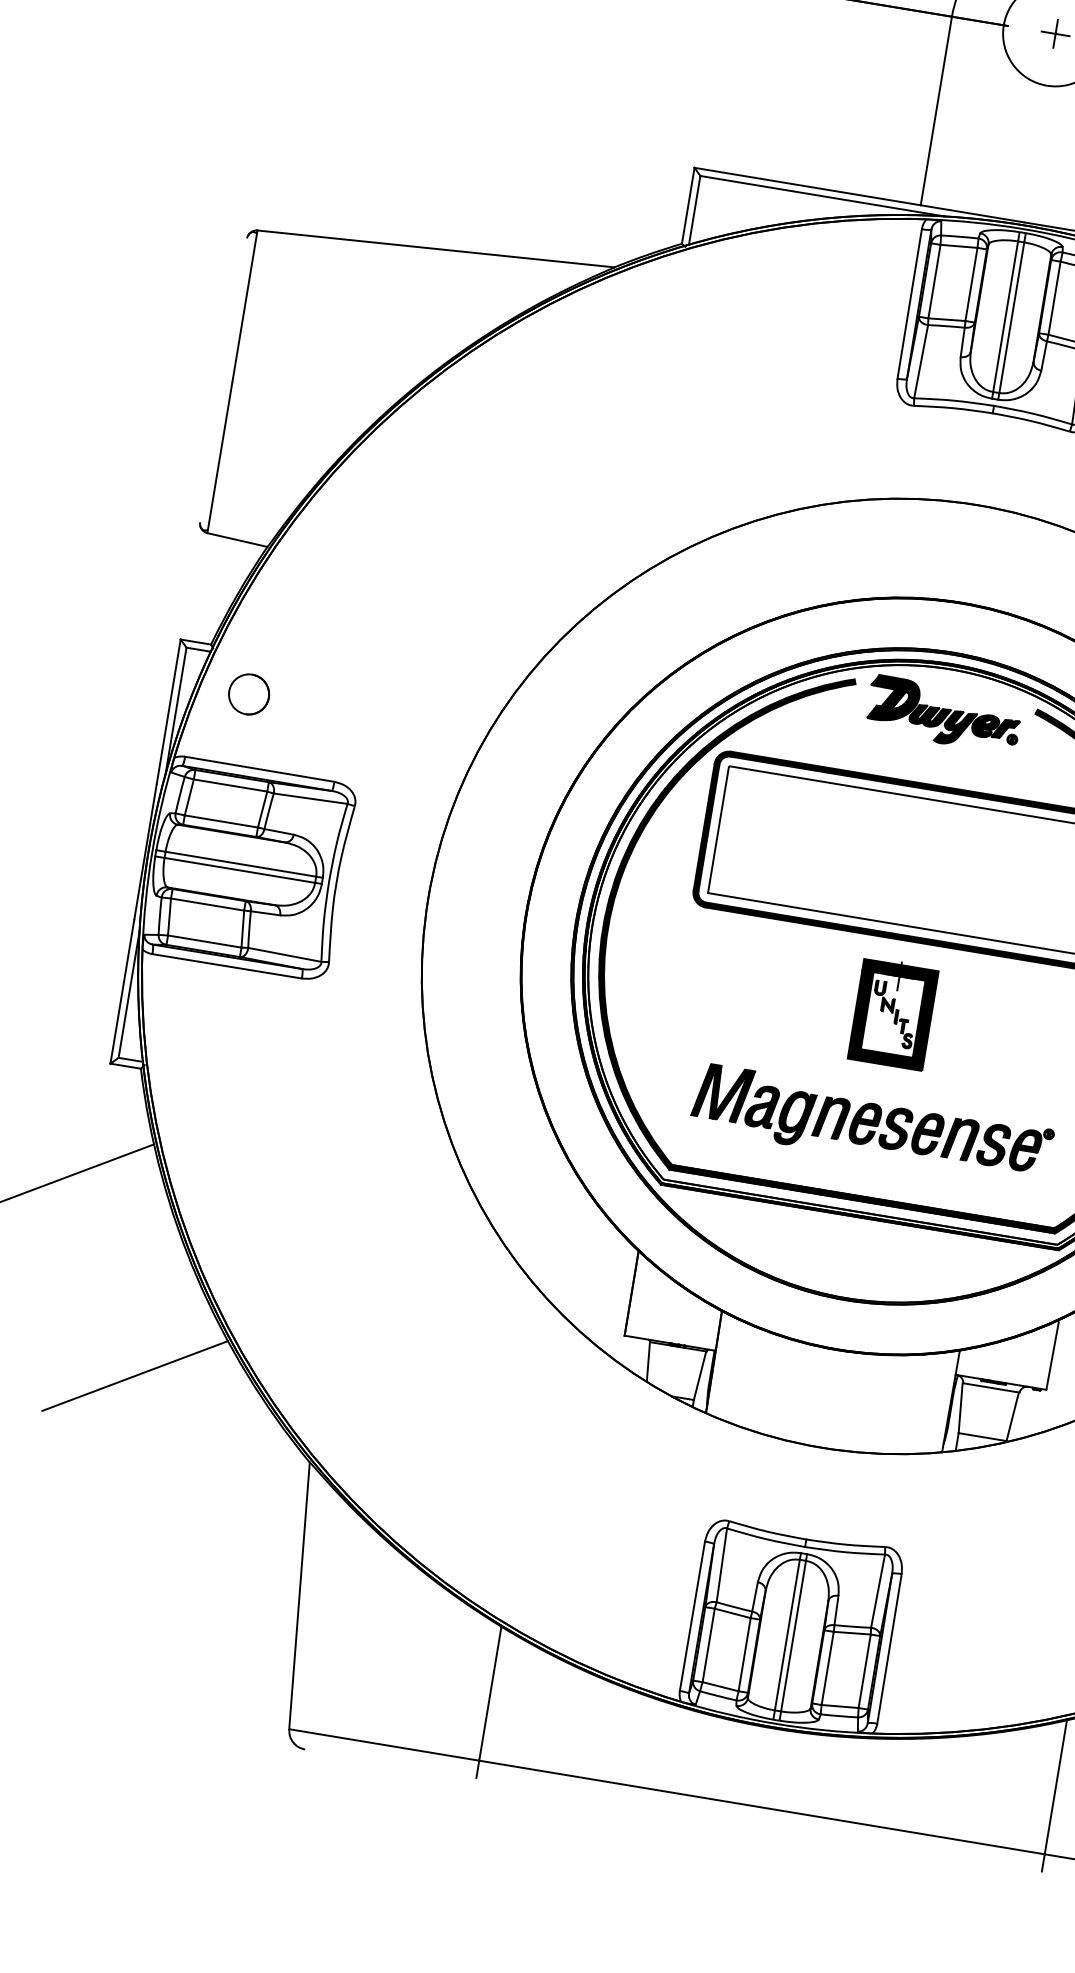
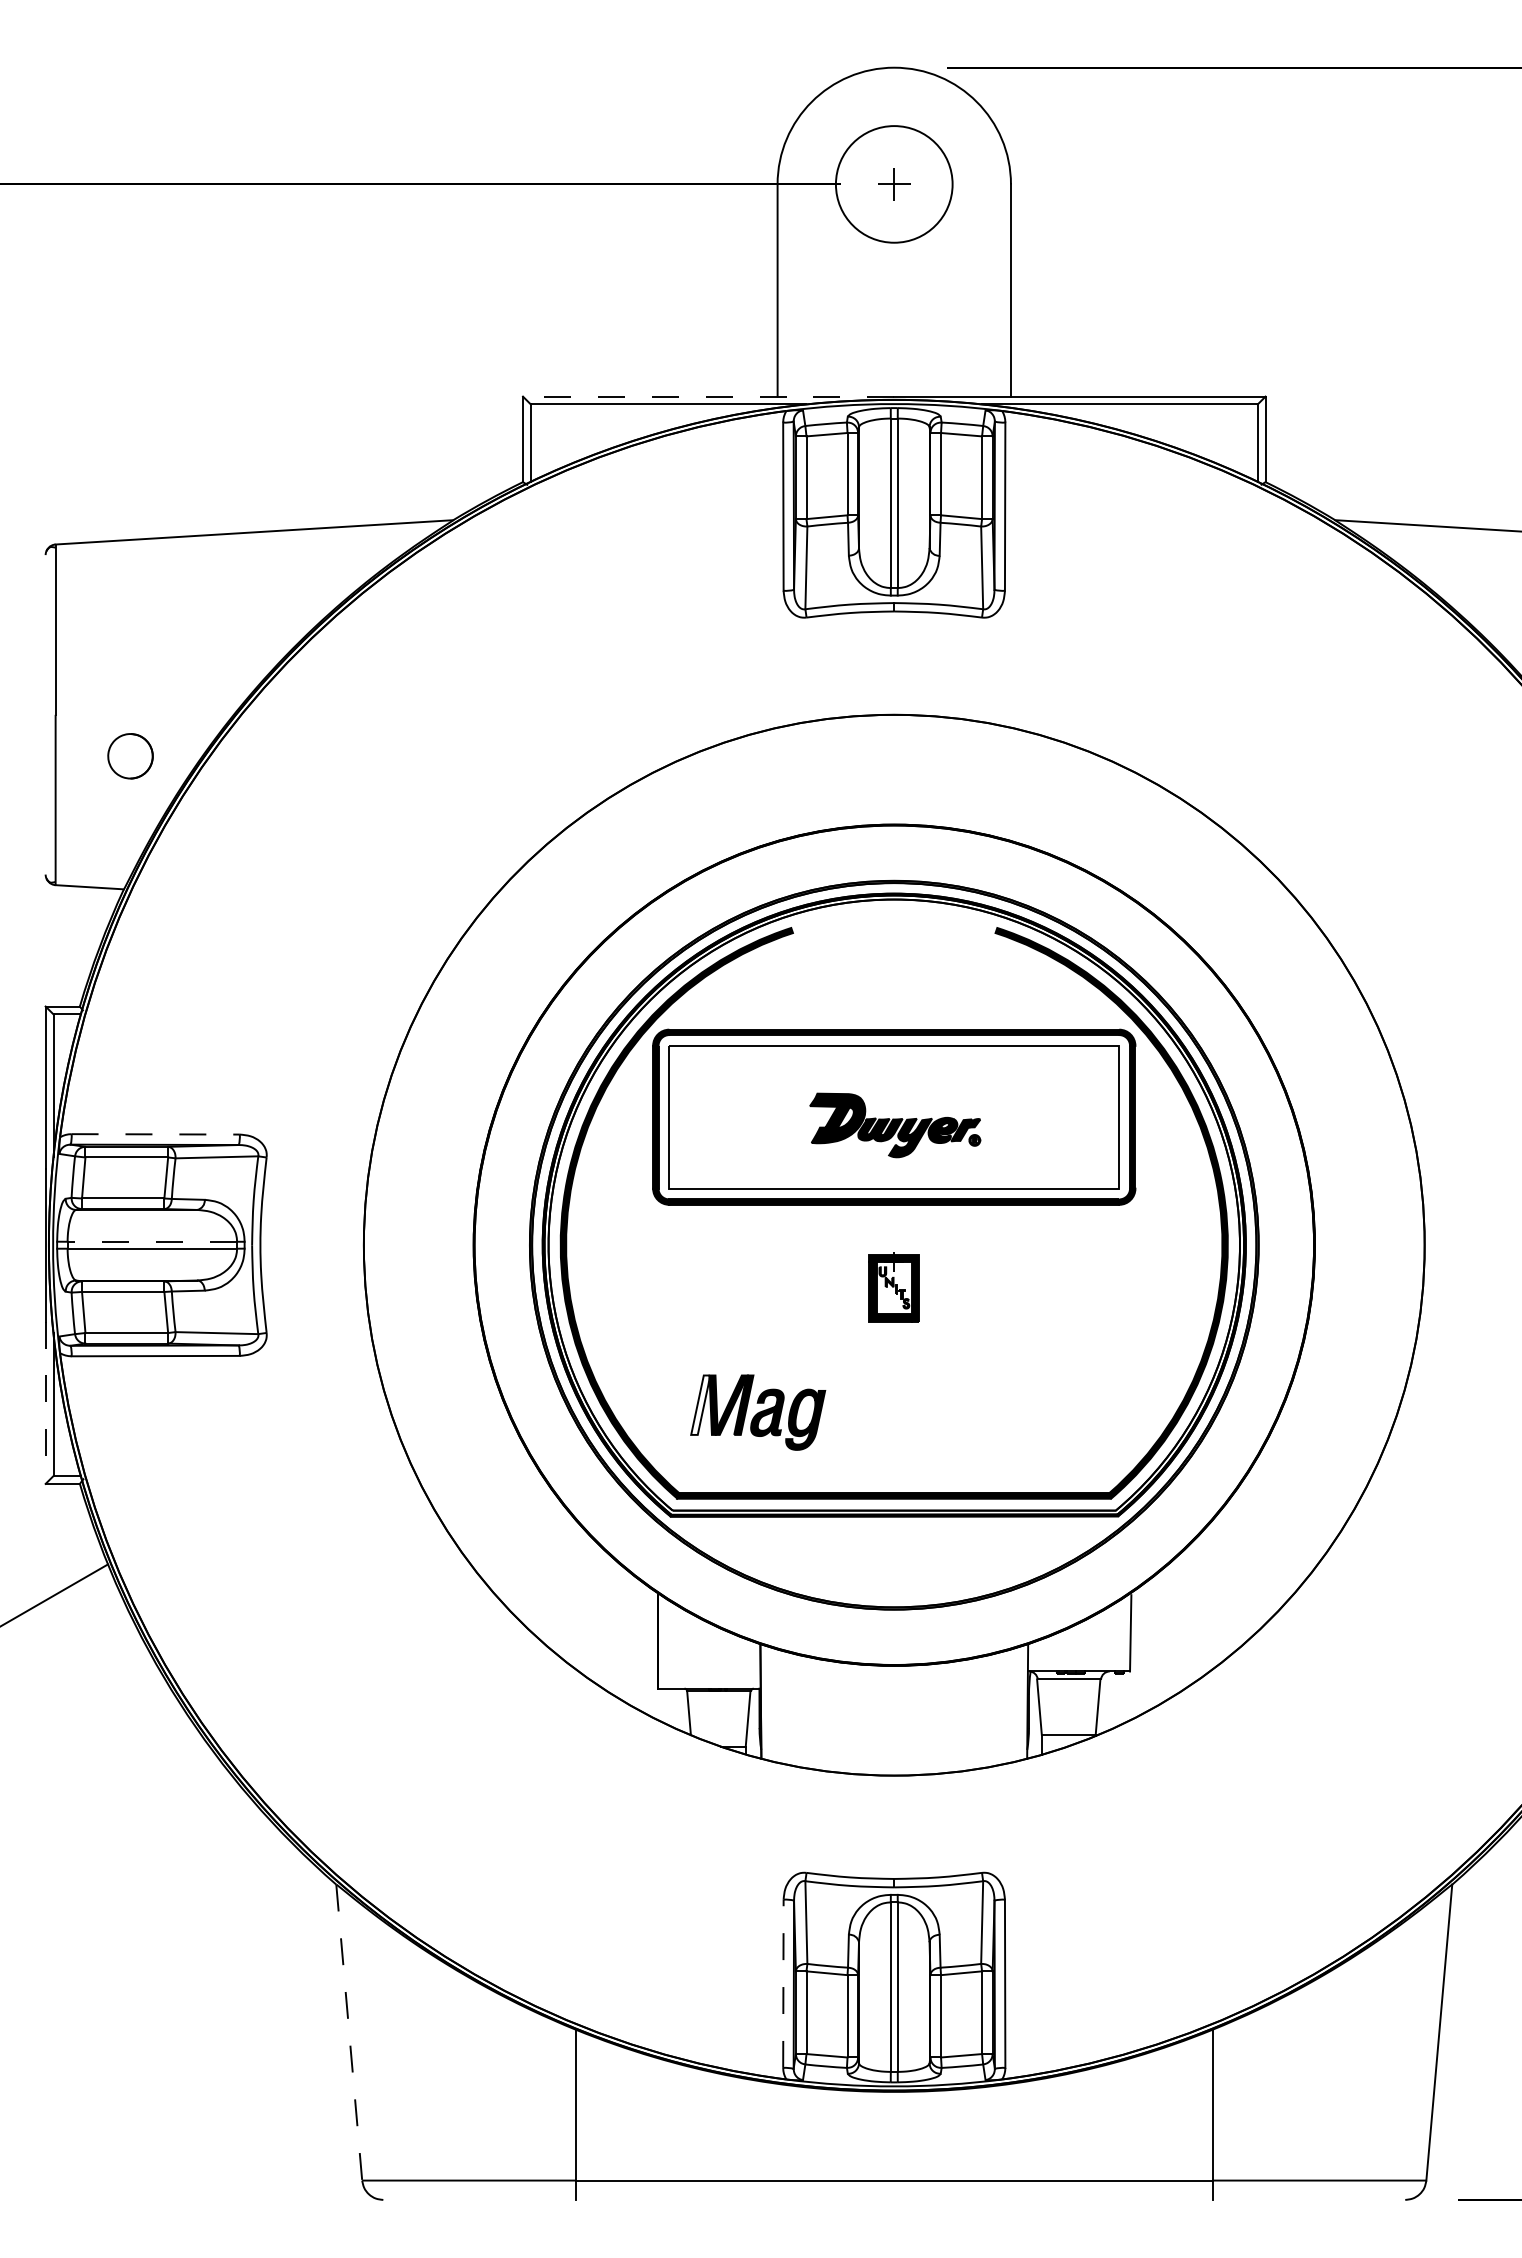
line: (859, 195) -> (708, 396), solid -> dashed
part: (249, 694) -> (130, 756), moved
part: (944, 714) -> (895, 1125), moved
line: (260, 769) -> (156, 1134), solid -> dashed
line: (241, 864) -> (152, 1241), solid -> dashed
line: (122, 992) -> (45, 1403), solid -> dashed
part: (892, 1013) -> (893, 1287), size x0.6
fill: (703, 1089) -> (700, 1404), removed
part: (933, 1132) -> (959, 1410), removed
line: (134, 1375) -> (128, 1821), removed
line: (299, 1595) -> (349, 2032), solid -> dashed
line: (692, 1616) -> (783, 1983), solid -> dashed

